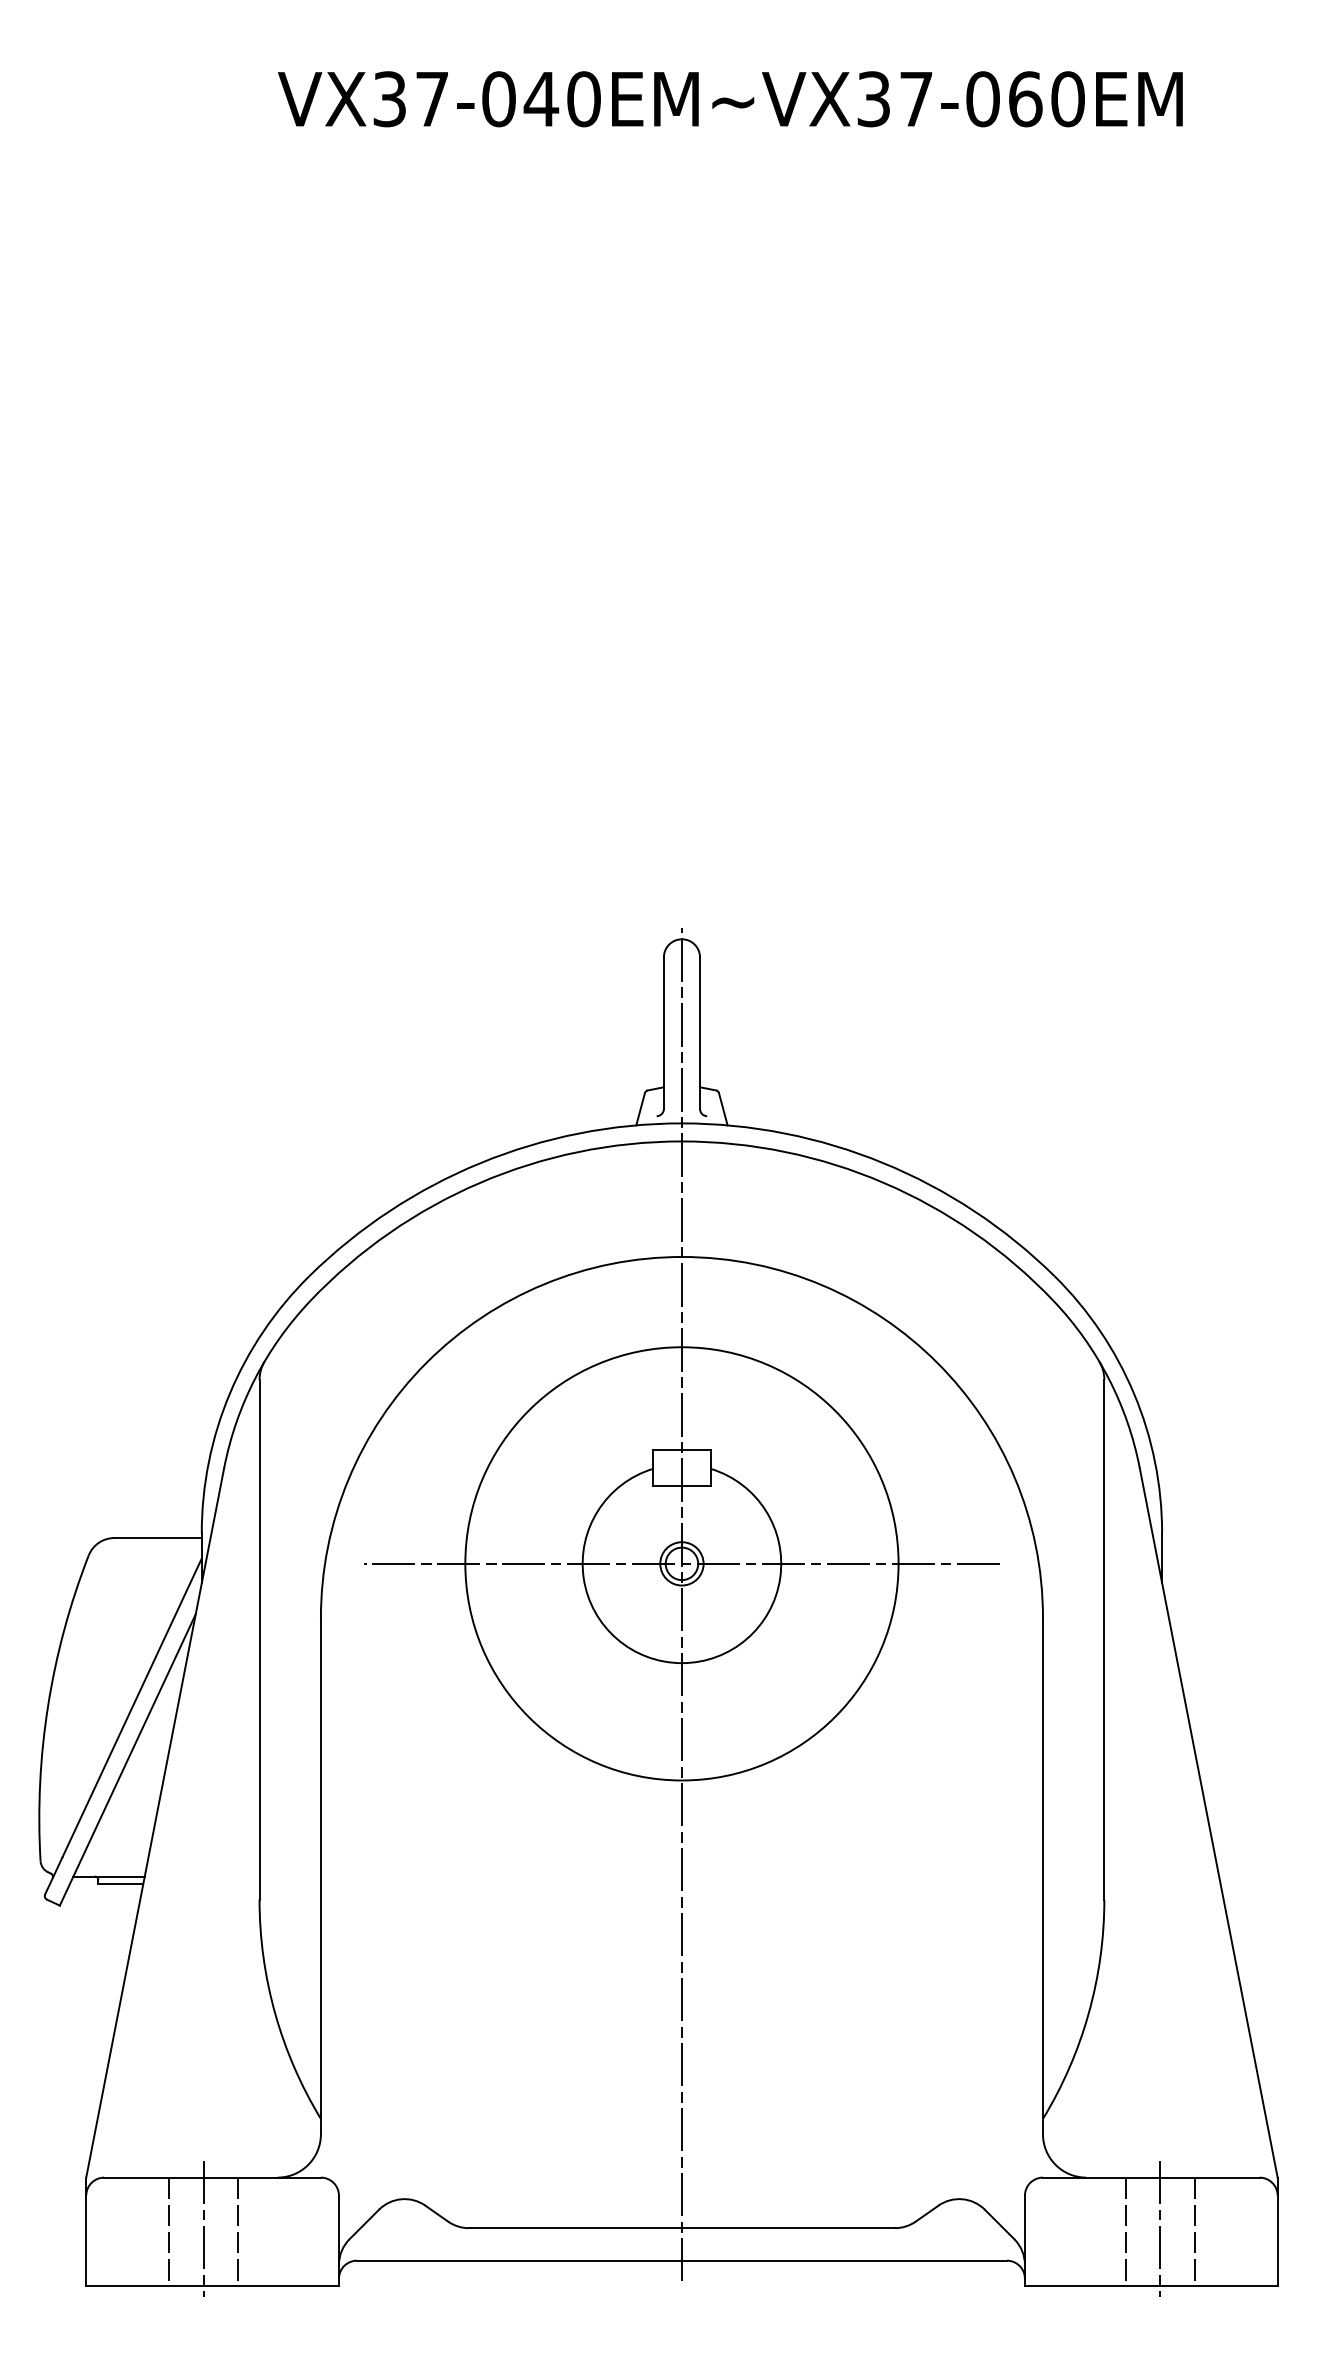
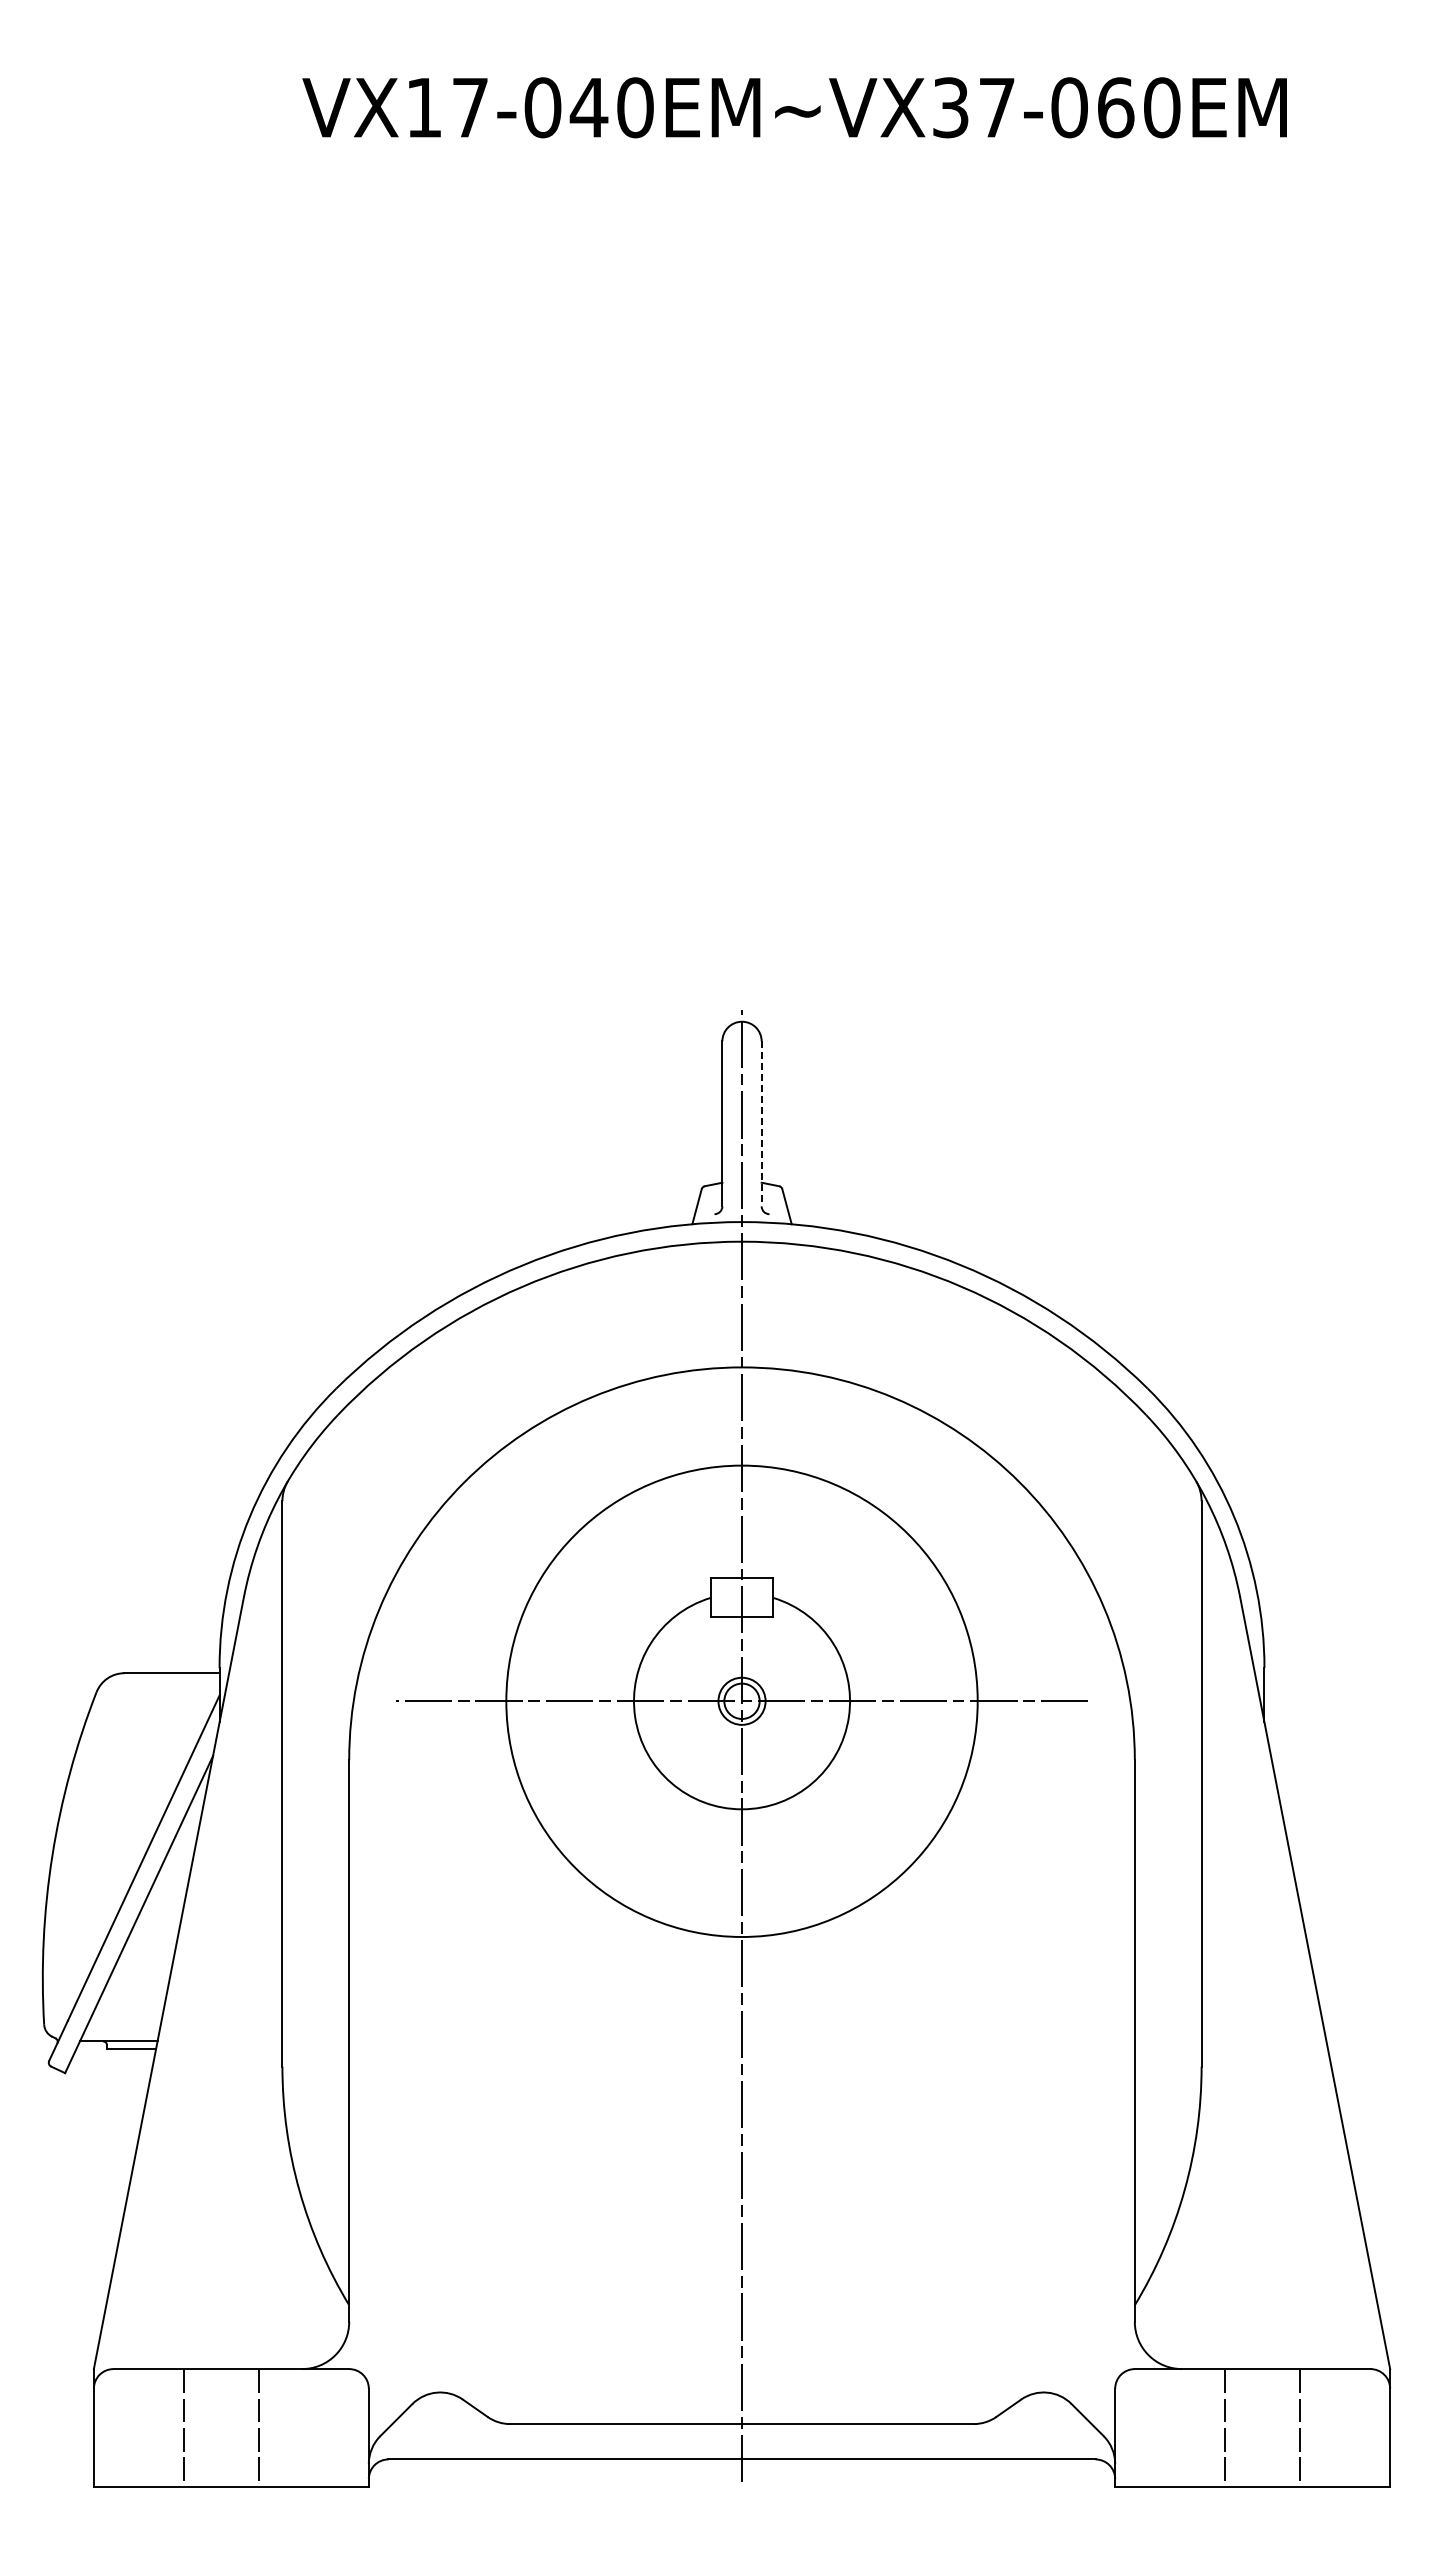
text: (389, 99) -> (423, 107), VX37-040EM~VX37-060EM -> VX17-040EM~VX37-060EM
line: (699, 1033) -> (761, 1124), solid -> dashed
line: (203, 2228) -> (221, 2424), removed
line: (1160, 2228) -> (1262, 2424), removed

